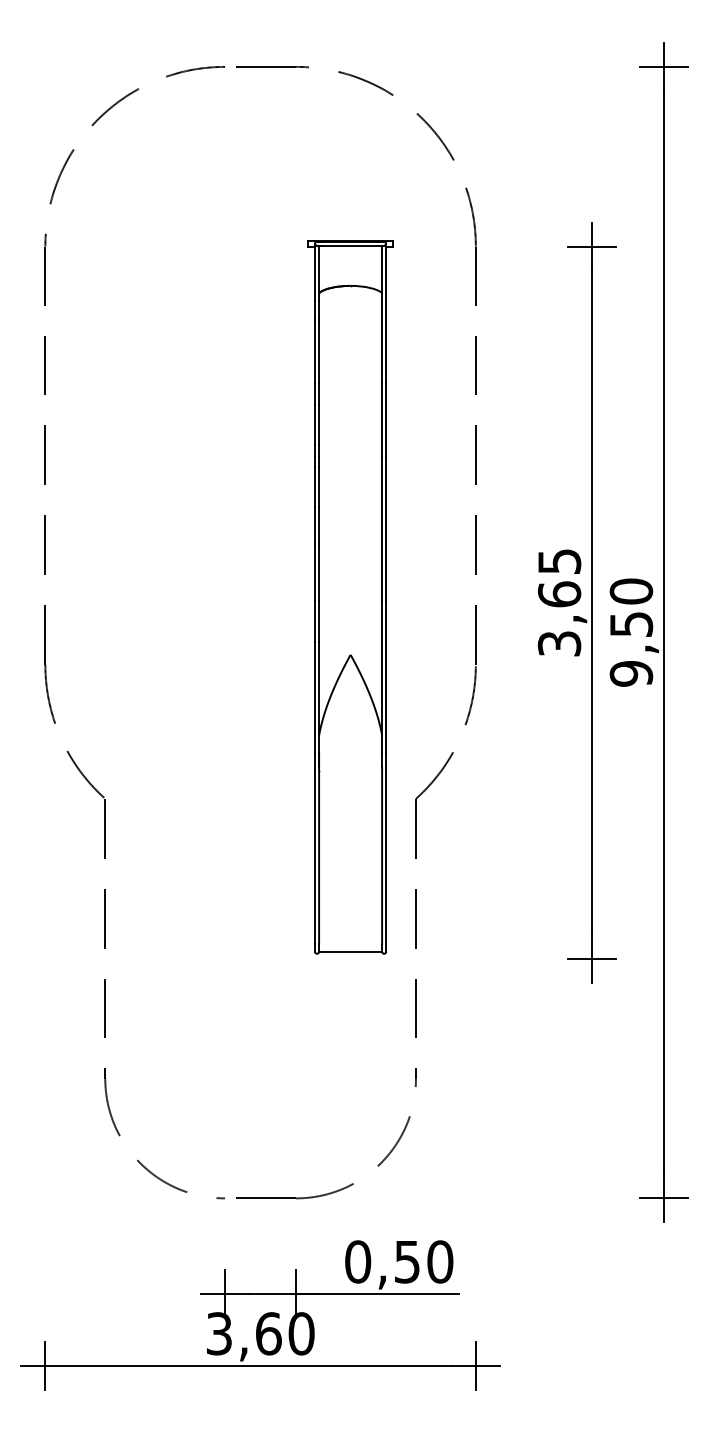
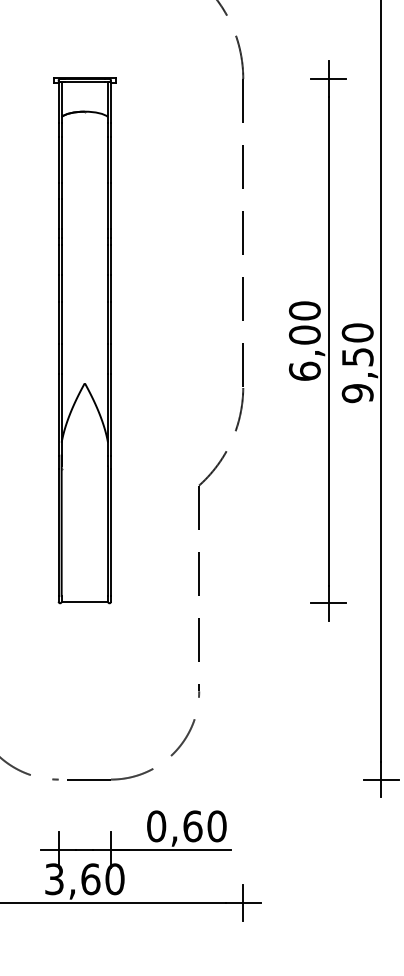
part: (350, 597) -> (84, 341), moved
text: (559, 602) -> (304, 341), 3,65 -> 6,00
text: (407, 1261) -> (192, 826), 0,50 -> 0,60

